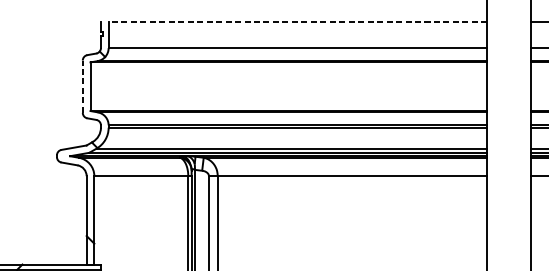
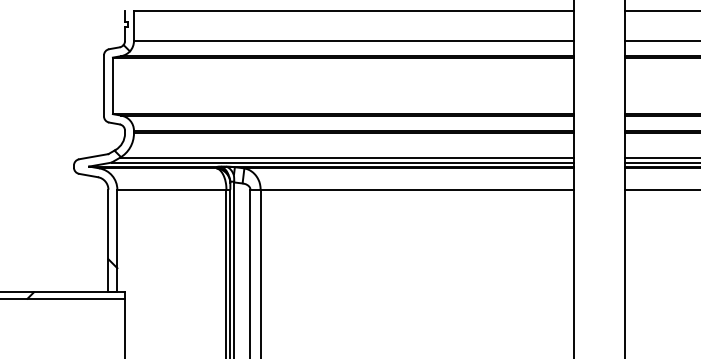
line: (297, 21) -> (353, 10), dashed -> solid
line: (82, 86) -> (103, 85), dashed -> solid

